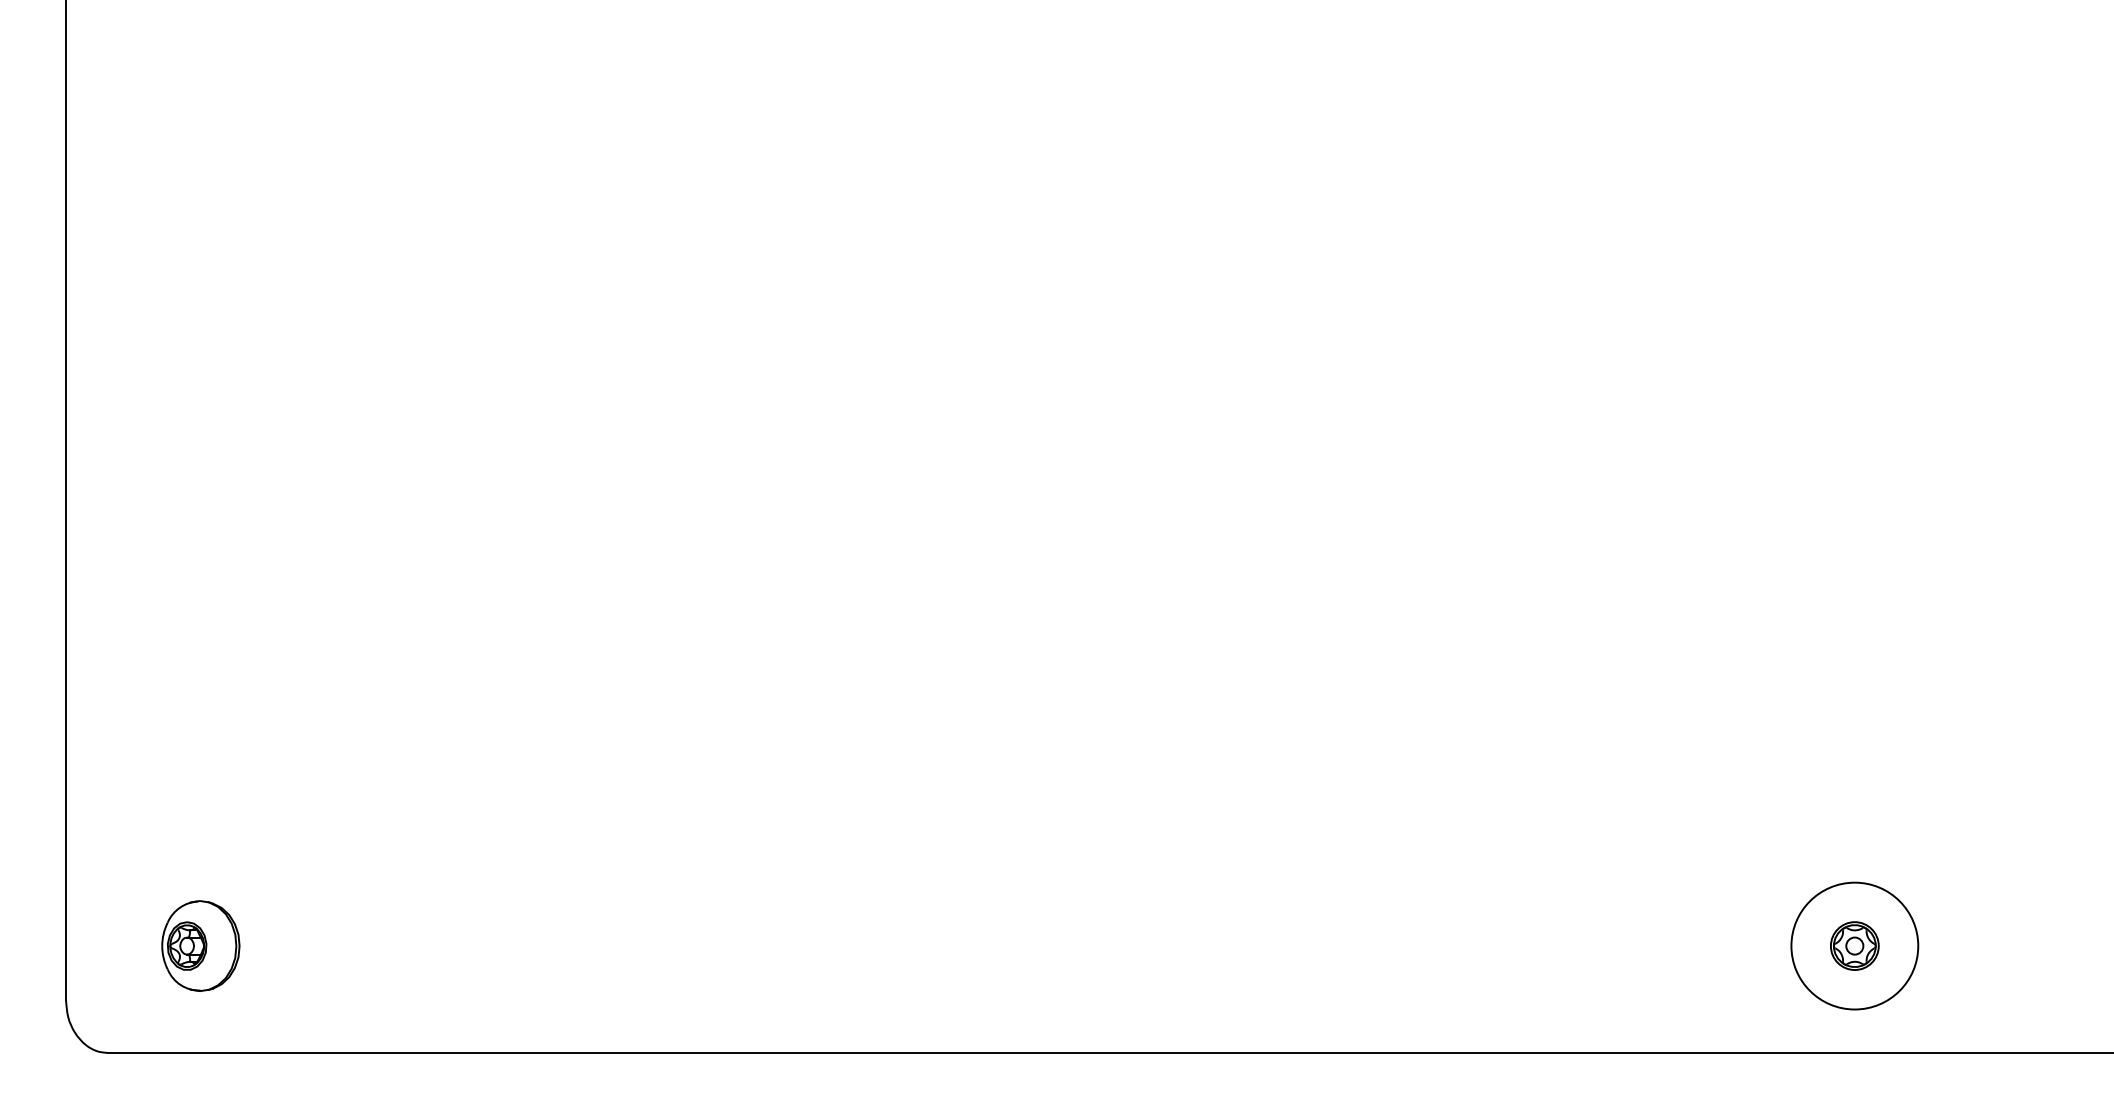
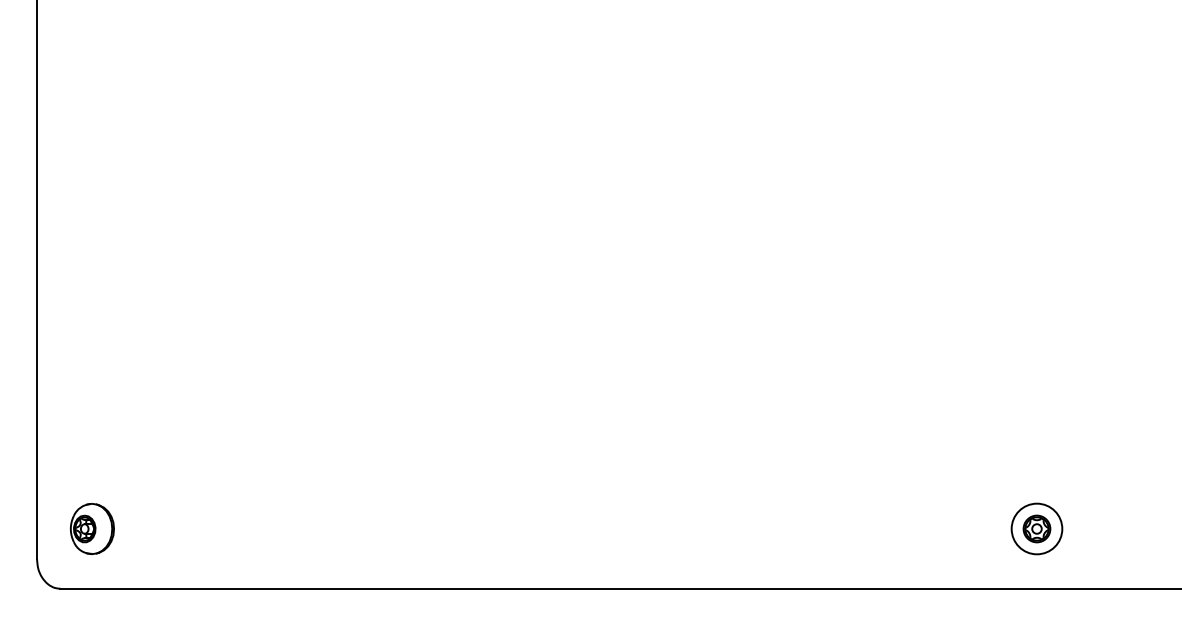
part: (199, 945) -> (91, 528), moved
circle: (1853, 945) -> (1036, 528), size x0.71

